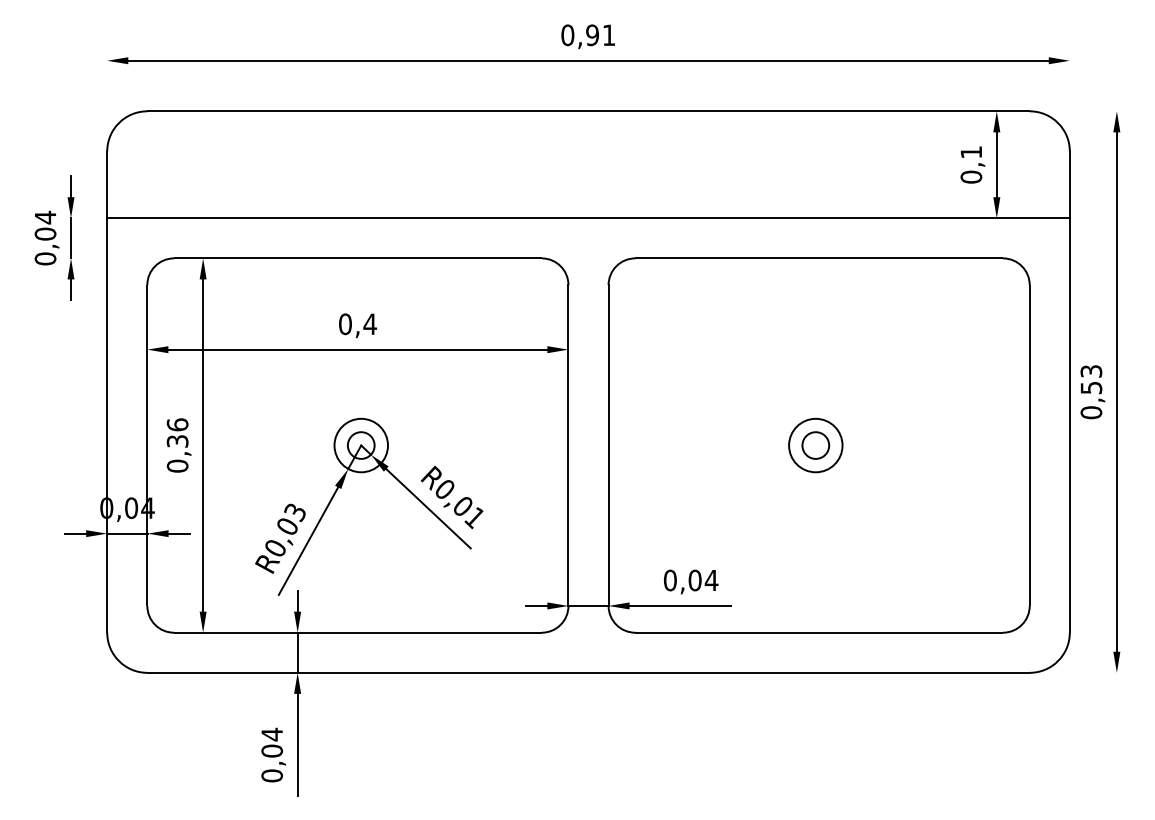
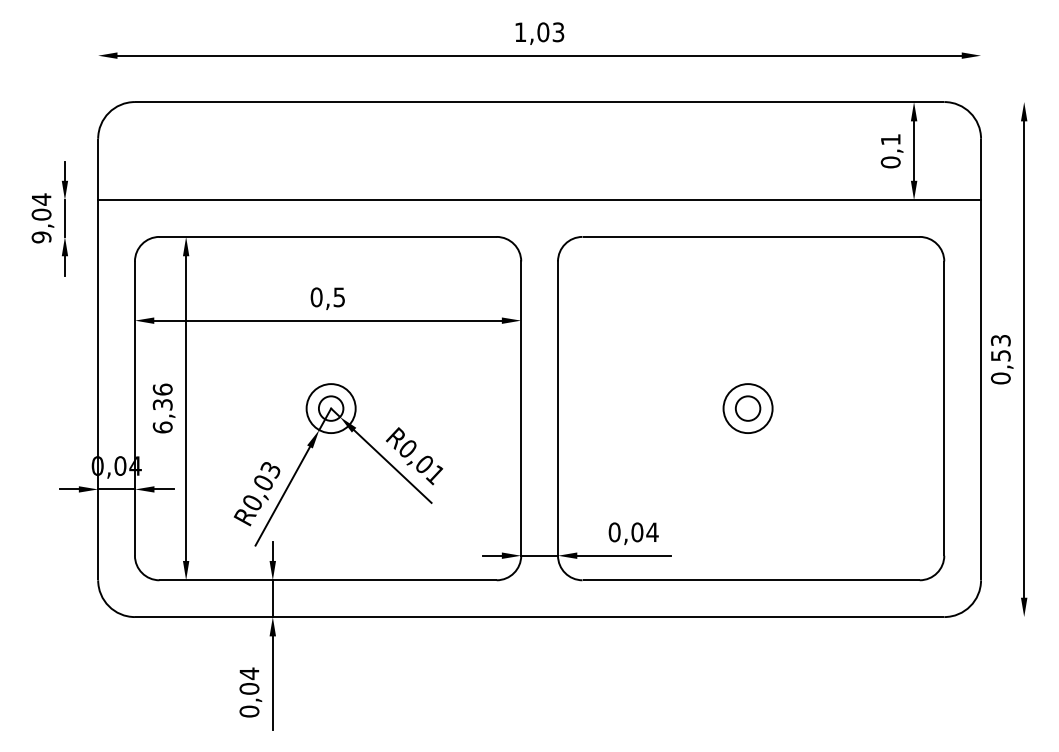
text: (588, 35) -> (539, 32), 0,91 -> 1,03
text: (45, 258) -> (41, 237), 0,04 -> 9,04
text: (370, 324) -> (339, 297), 0,4 -> 0,5
text: (177, 465) -> (162, 426), 0,36 -> 6,36

